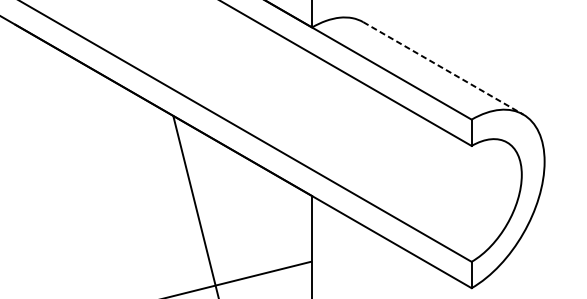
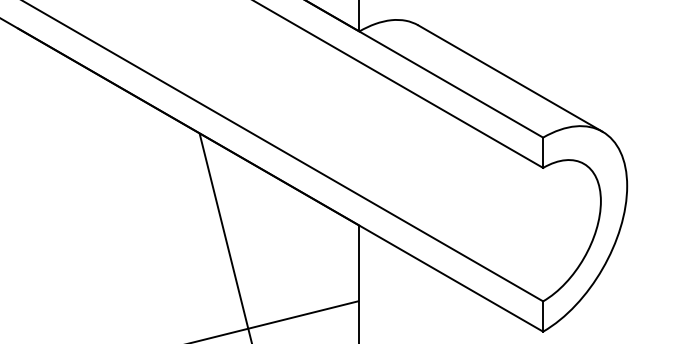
line: (443, 68) -> (510, 78), dashed -> solid

